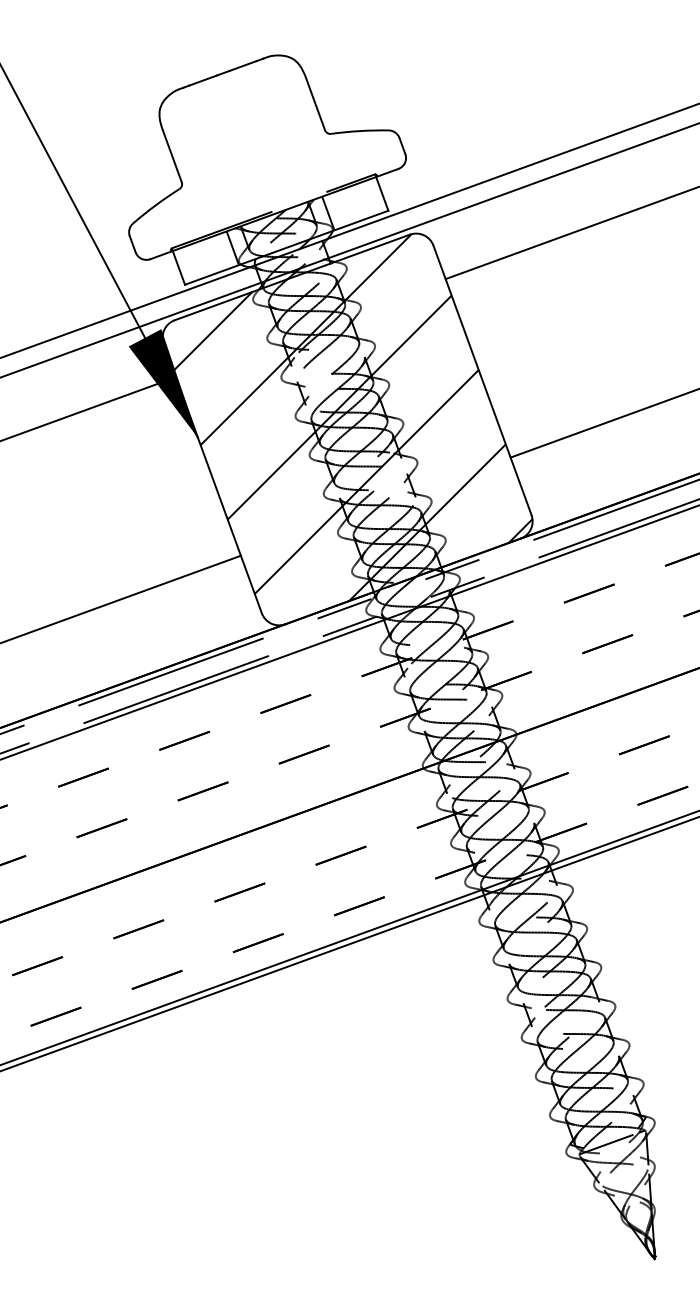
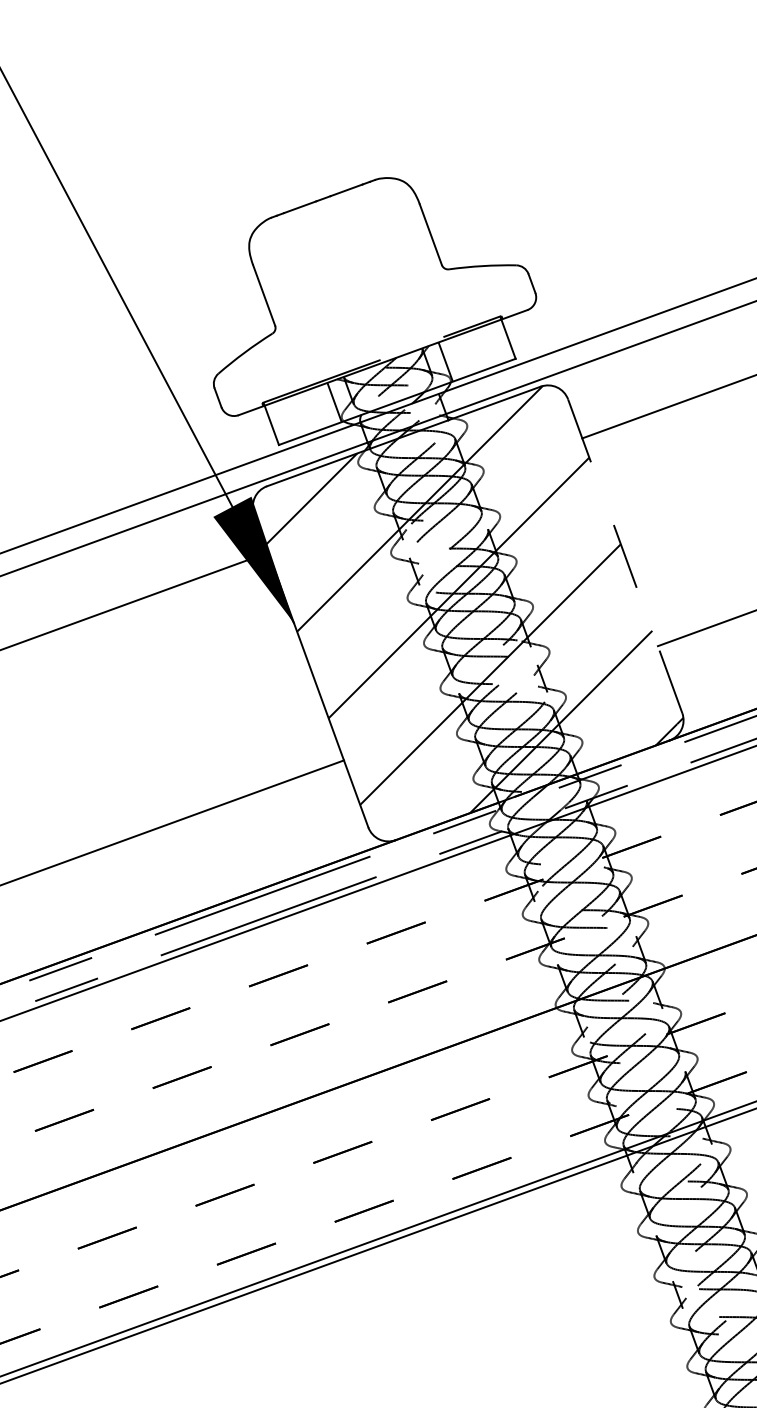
line: (482, 380) -> (625, 556), solid -> dashed

